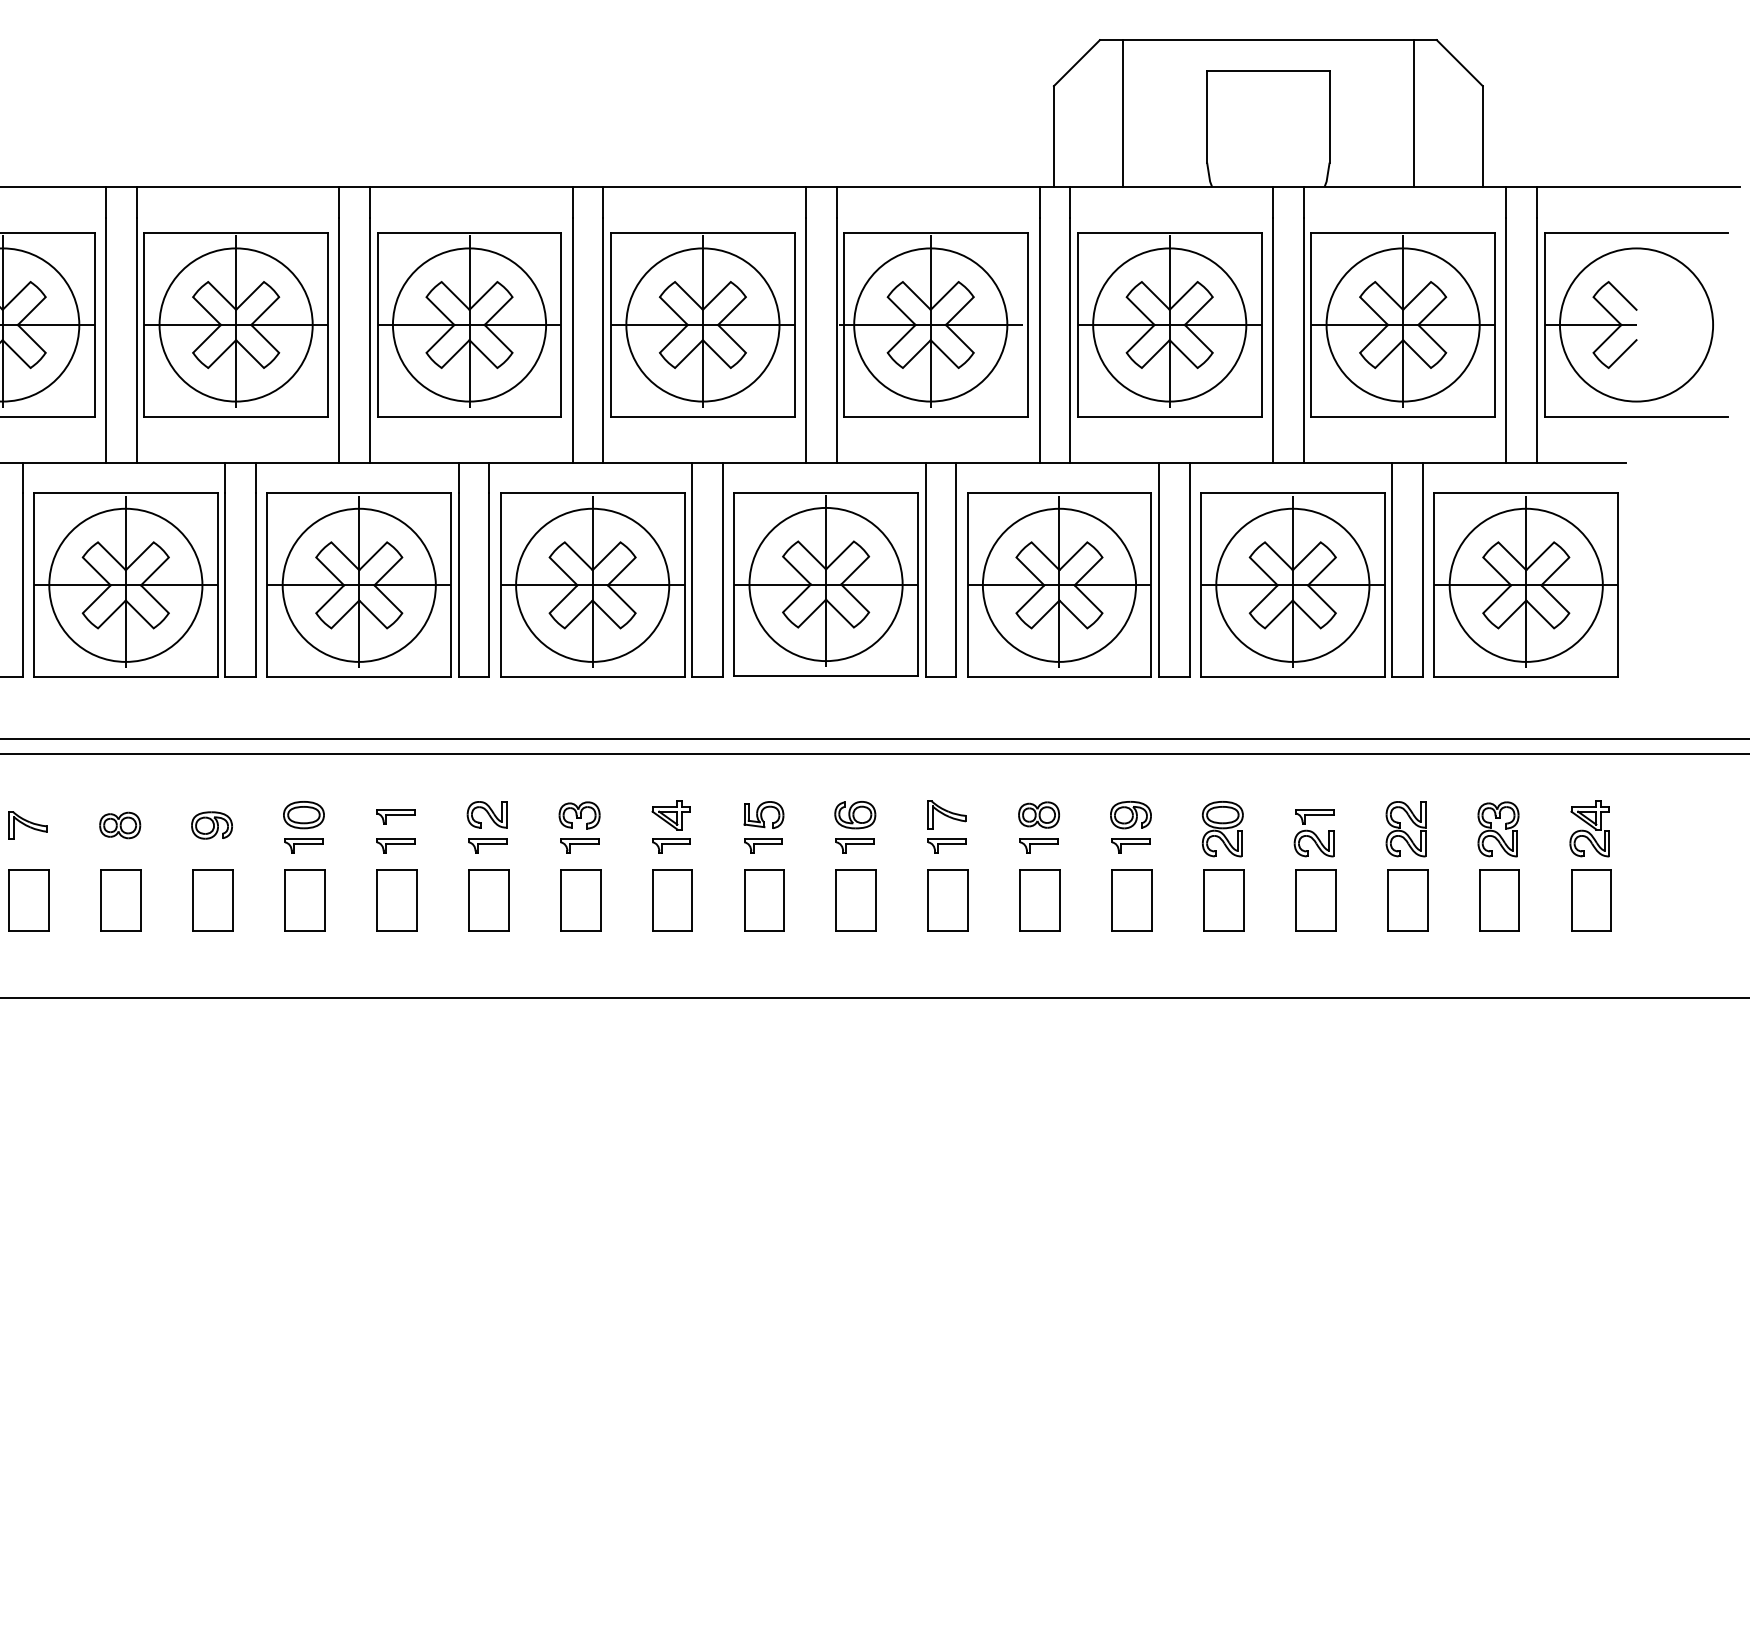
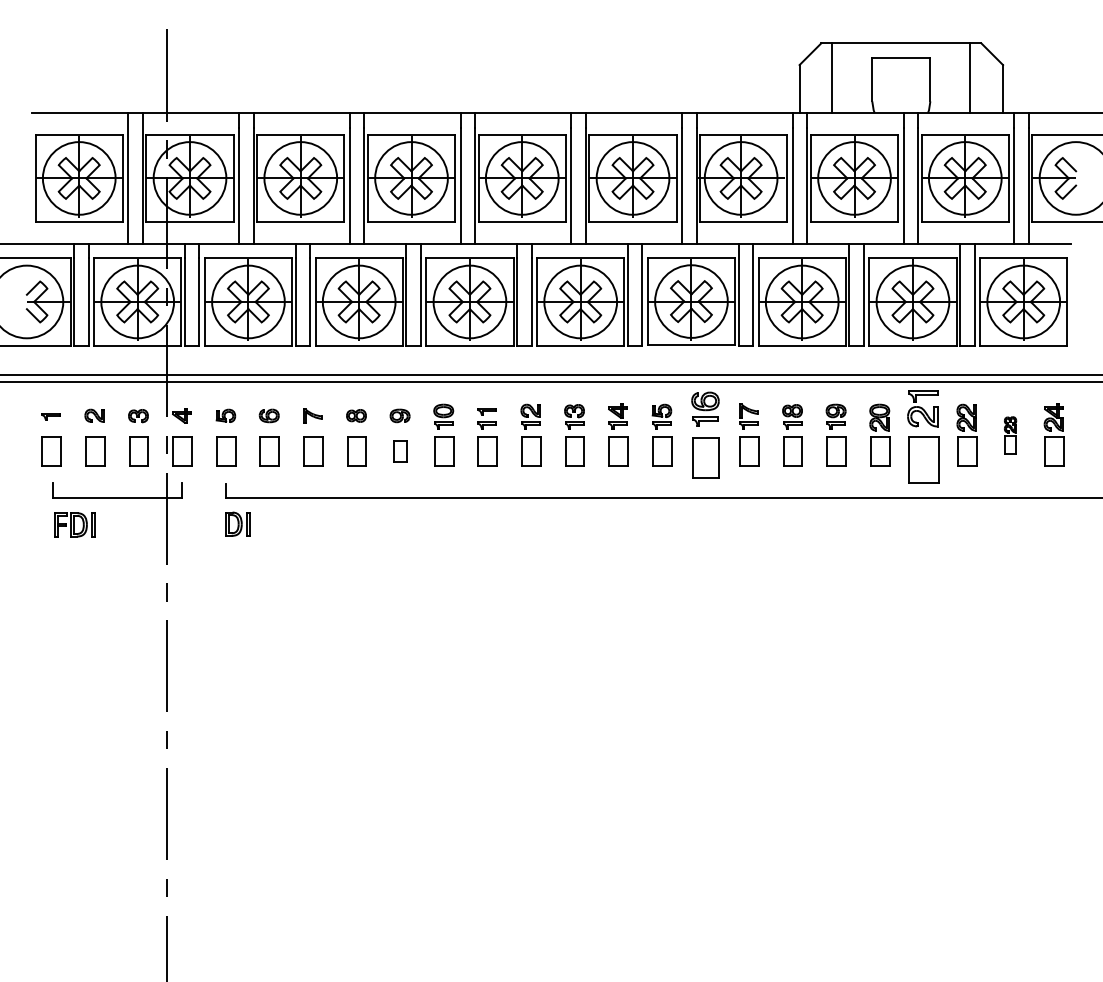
part: (853, 864) -> (704, 434), size x1.4
part: (1498, 866) -> (1010, 435), size x0.6
part: (1315, 870) -> (923, 437), size x1.6
part: (212, 900) -> (400, 451), size x0.7

